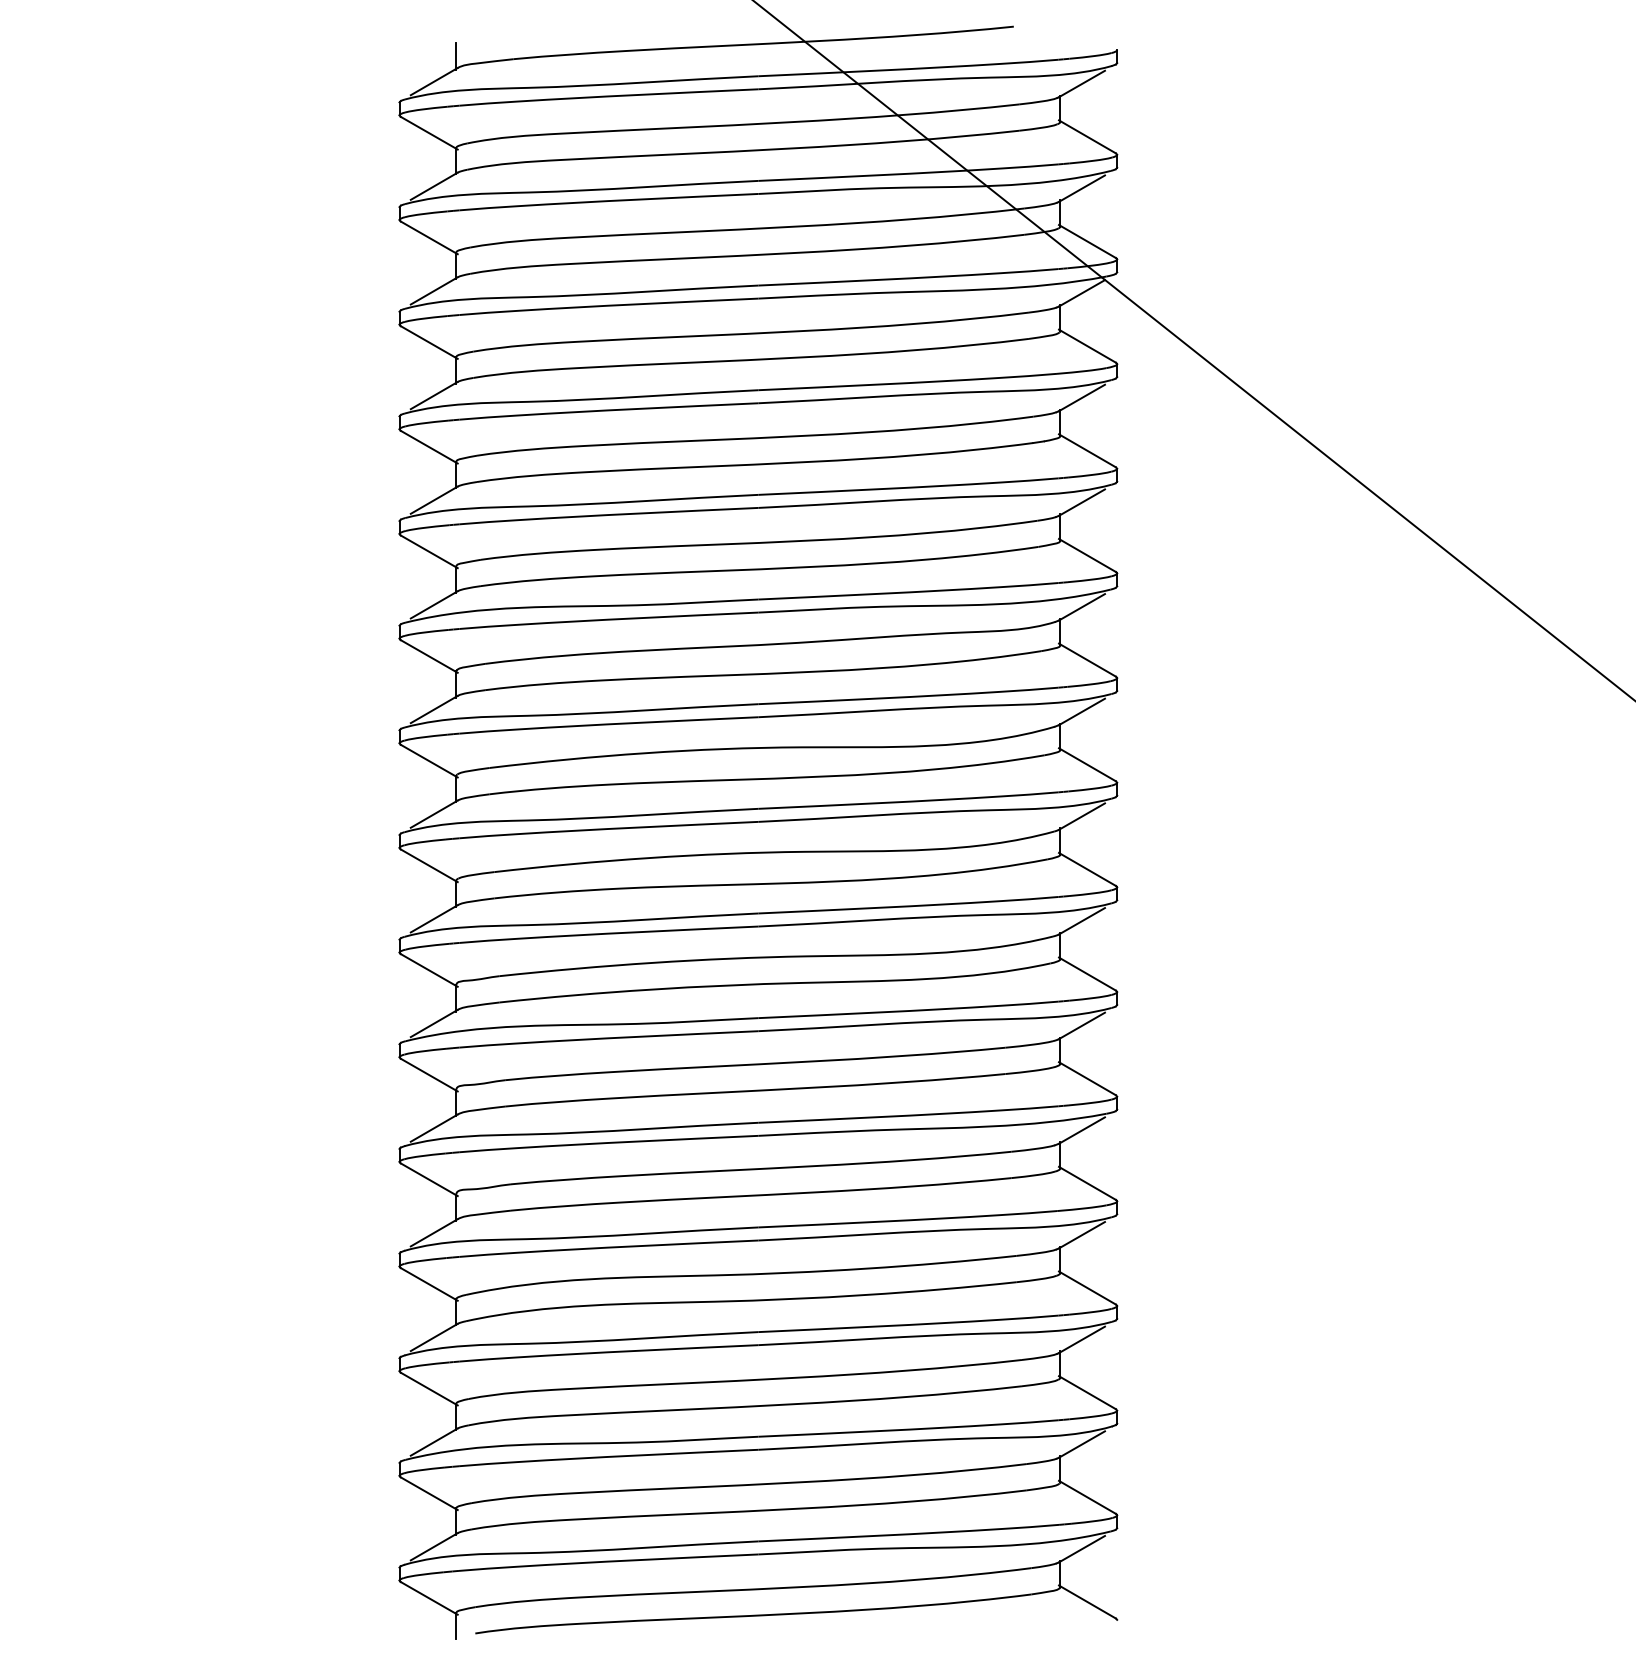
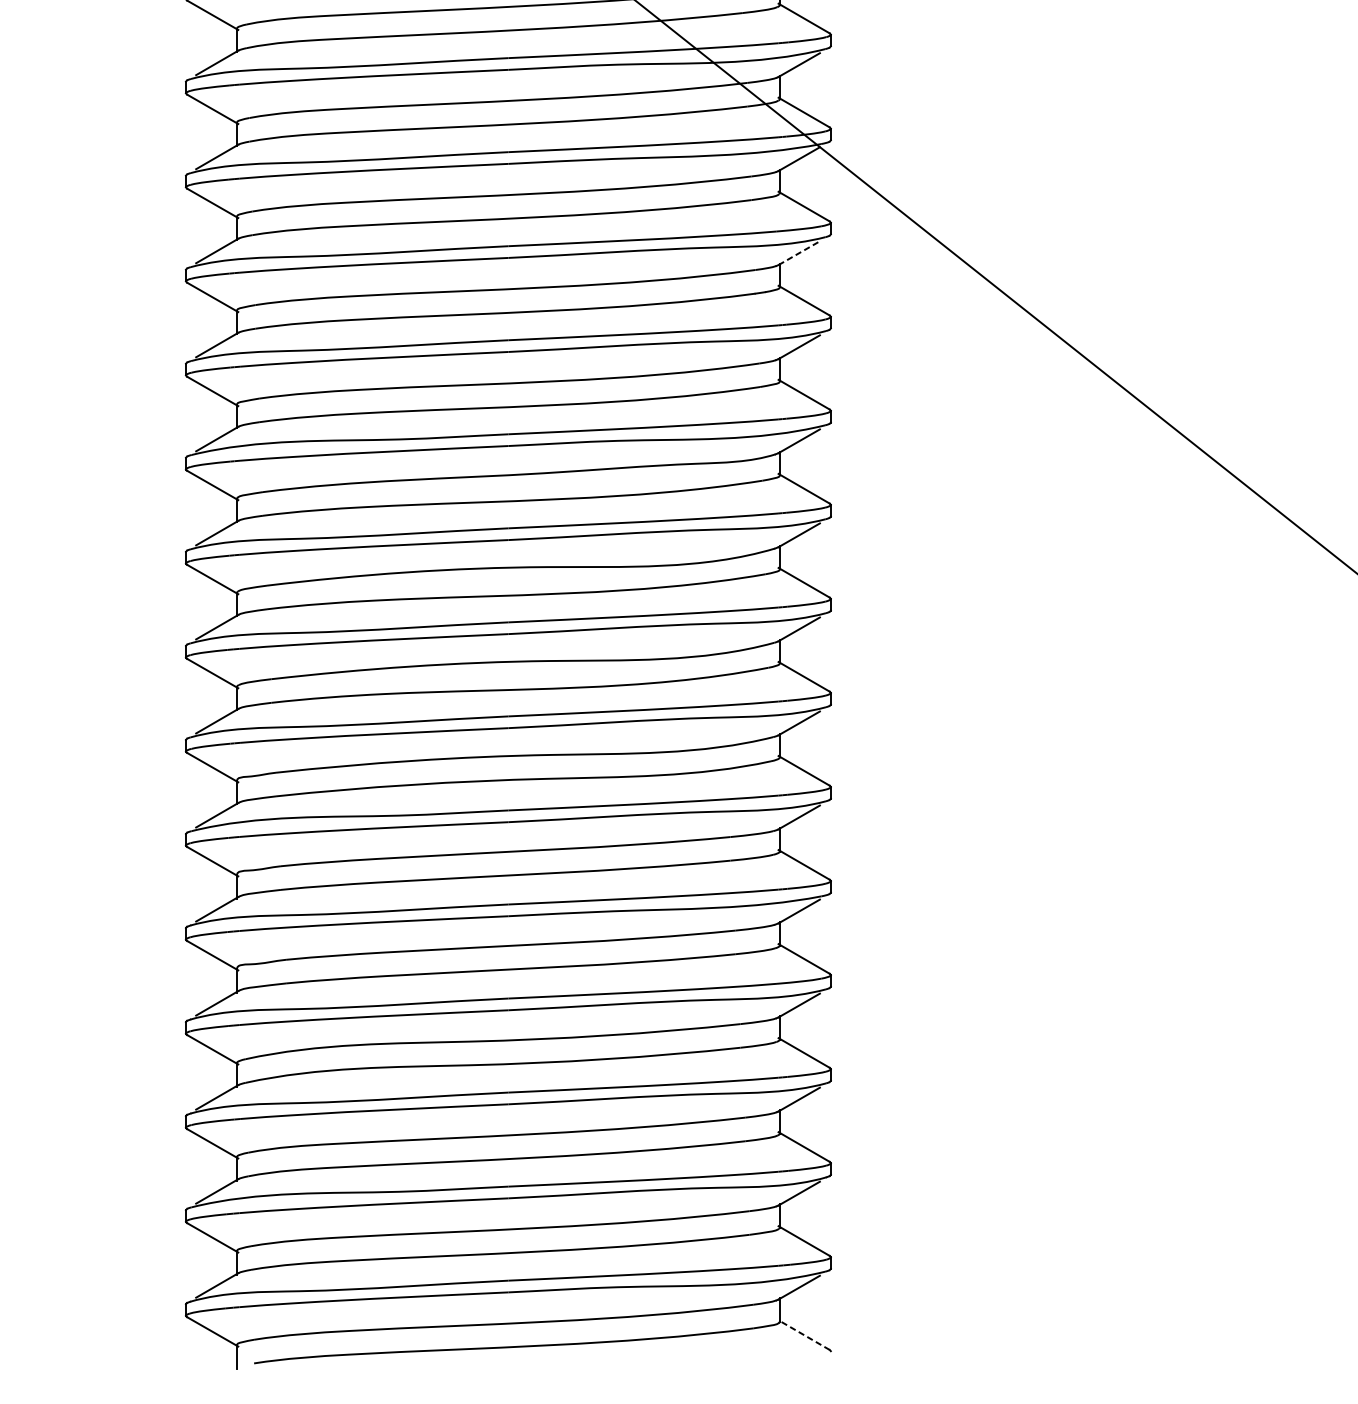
line: (1081, 397) -> (798, 252), solid -> dashed
line: (1087, 1602) -> (804, 1335), solid -> dashed

